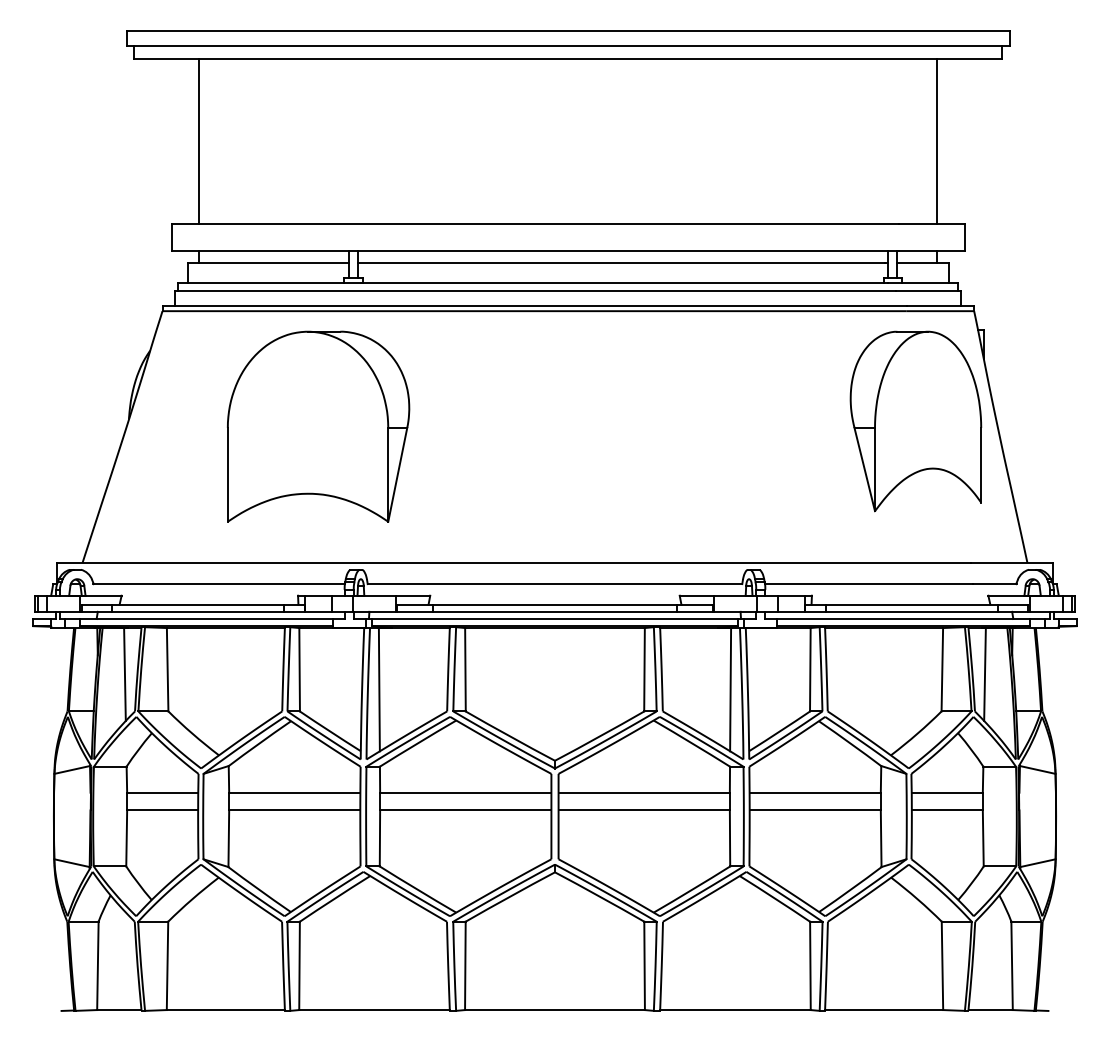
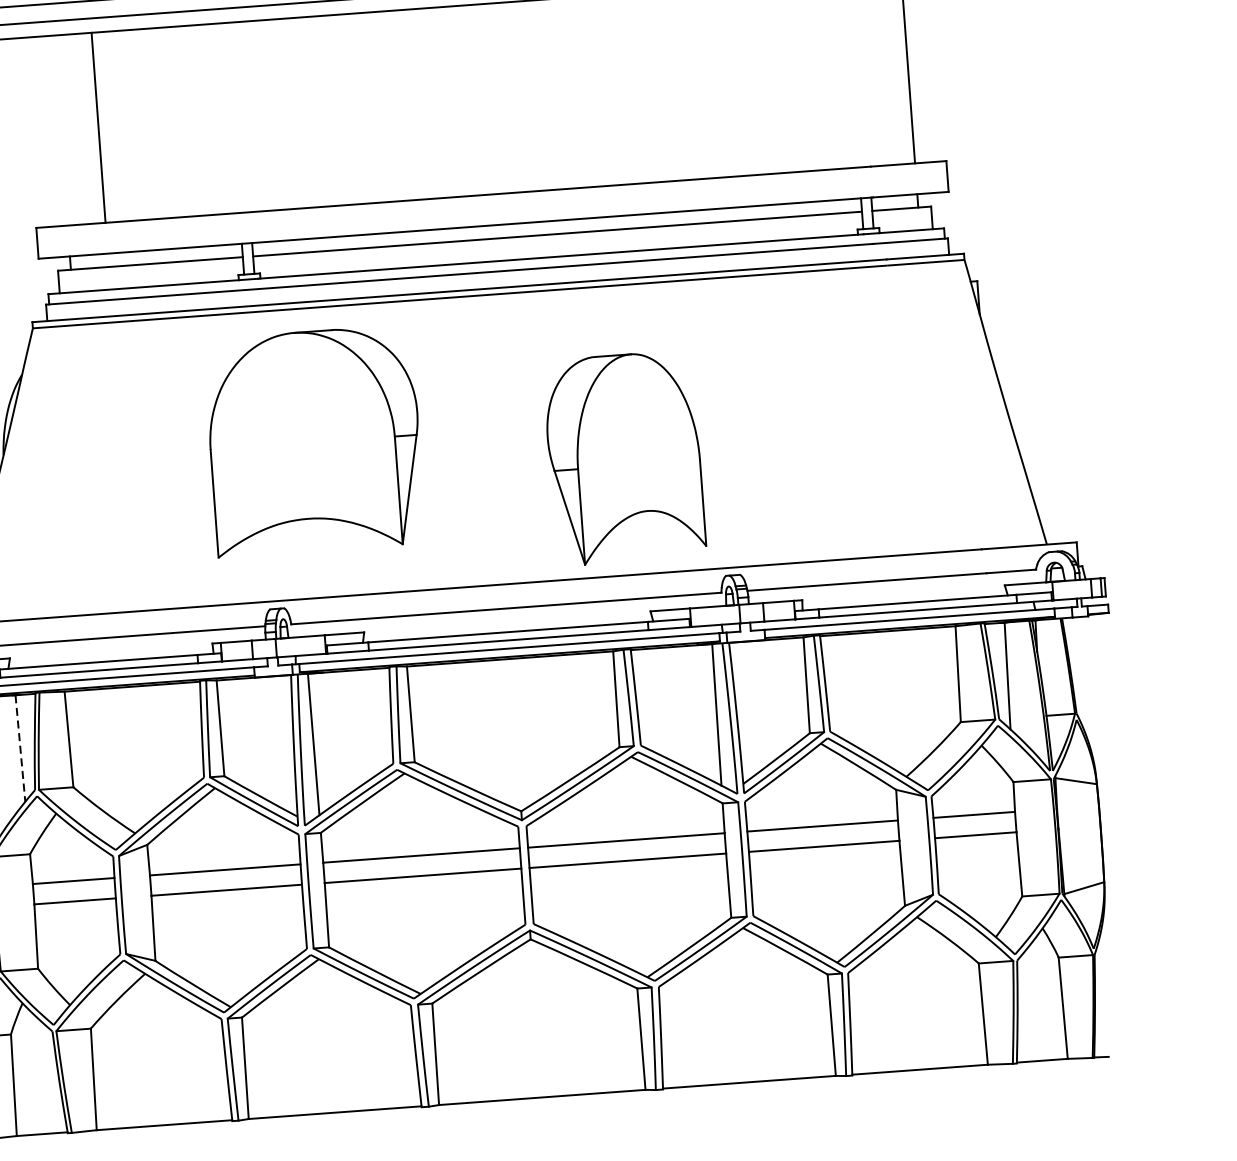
line: (199, 141) -> (98, 127), moved
part: (915, 421) -> (624, 458), moved
part: (318, 426) -> (314, 440), moved
line: (124, 675) -> (19, 749), solid -> dashed

